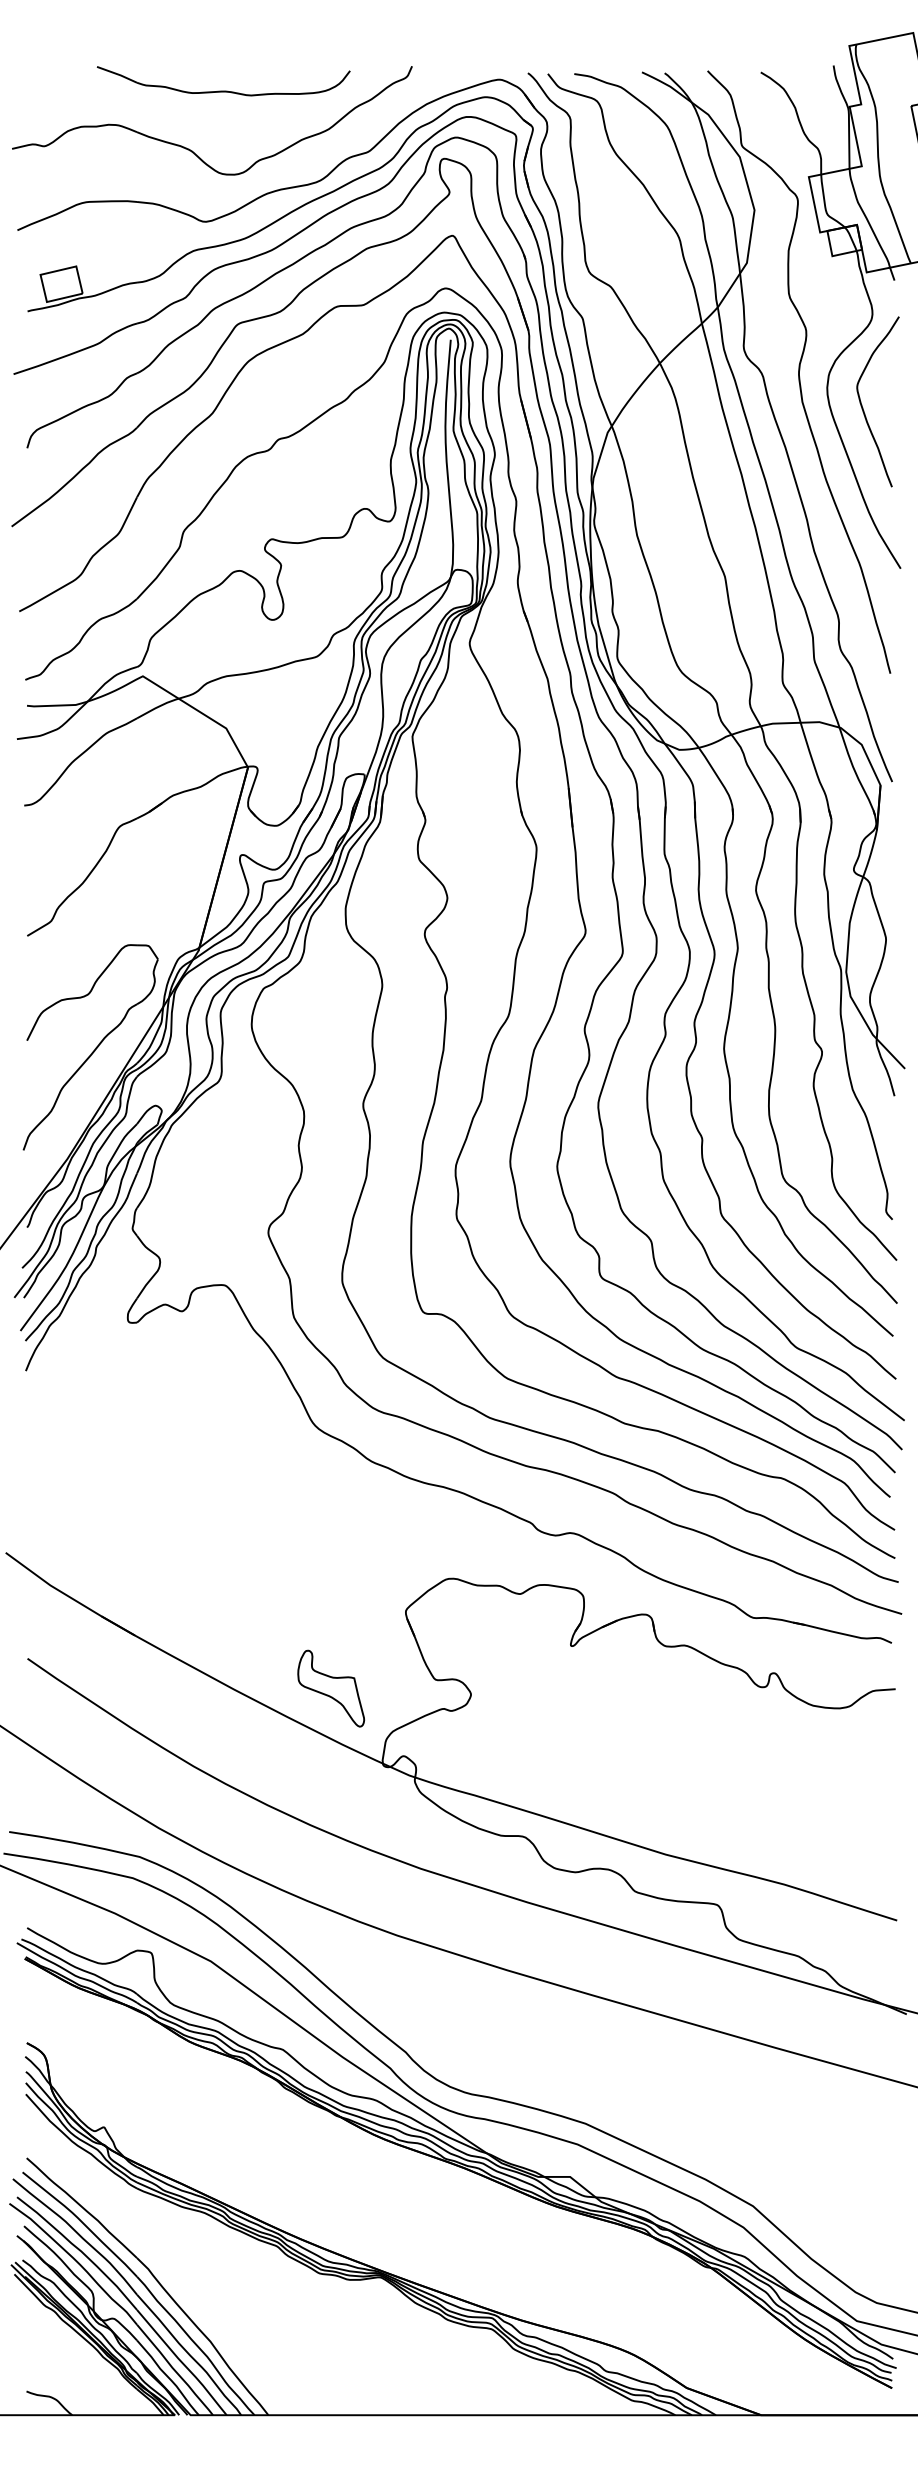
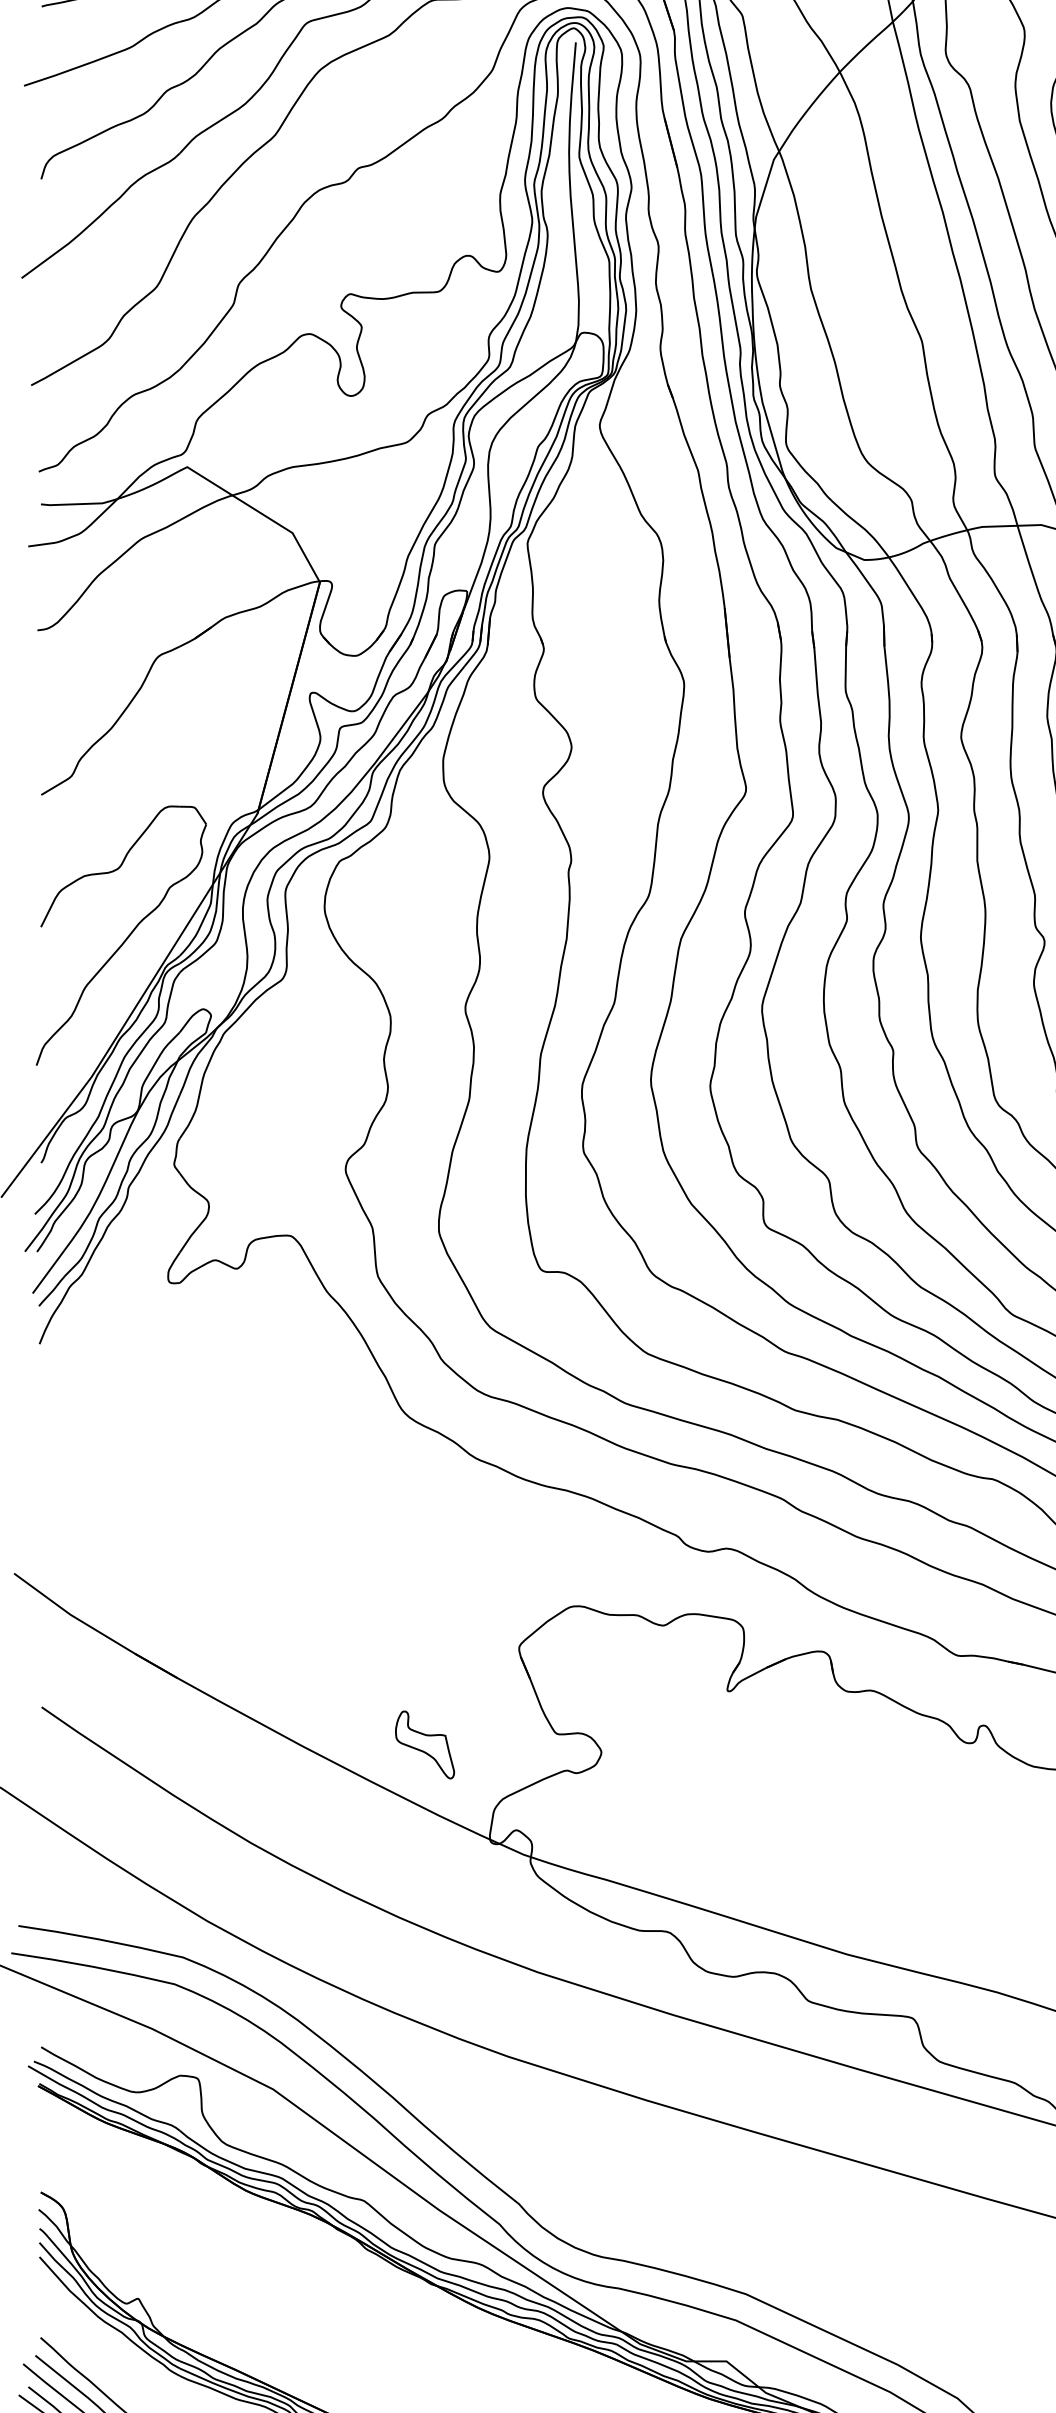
part: (331, 1688) -> (425, 1744), size x0.7

